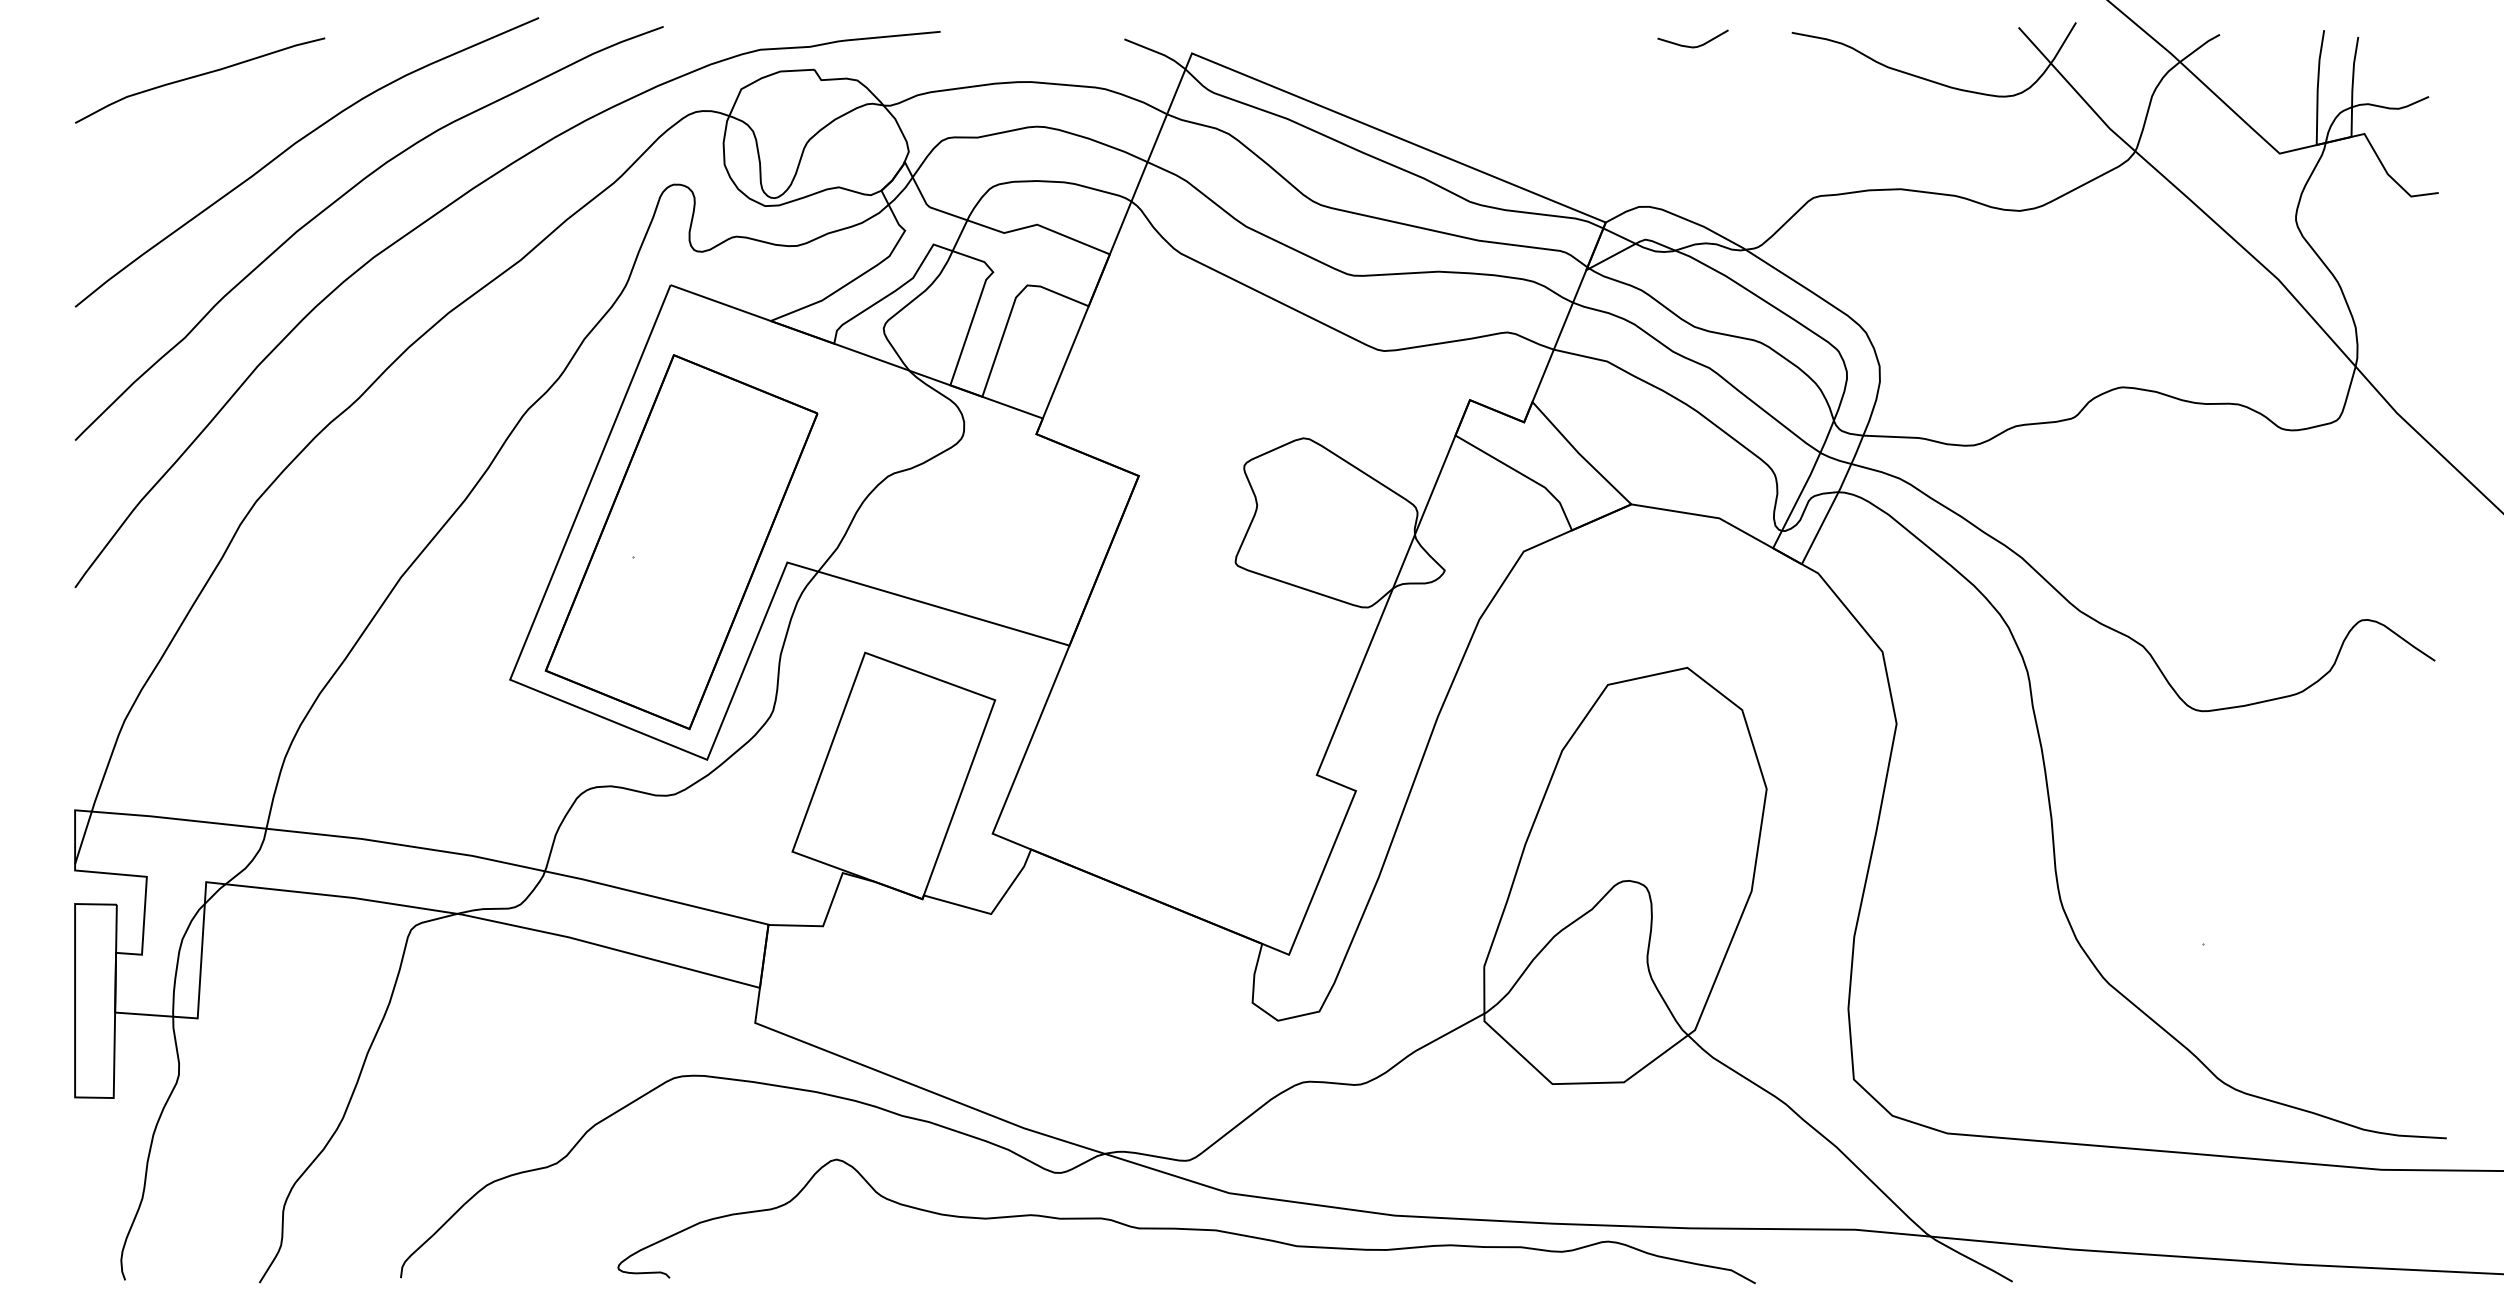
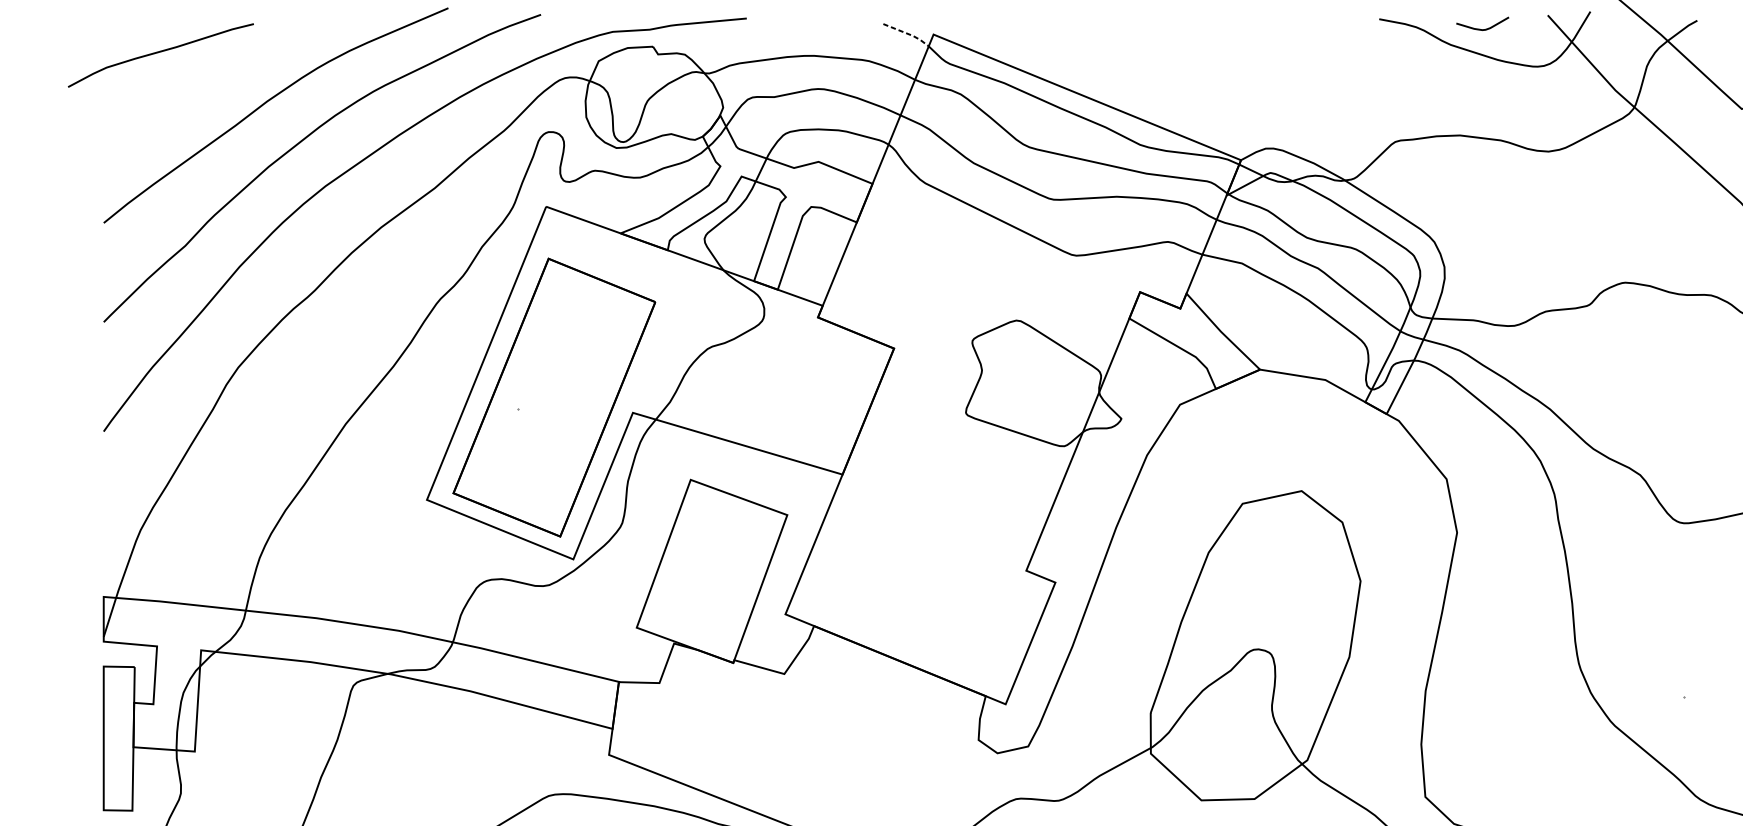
curve: (1692, 46) -> (1482, 29), moved
line: (1157, 52) -> (907, 33), solid -> dashed
curve: (199, 76) -> (160, 52), moved

